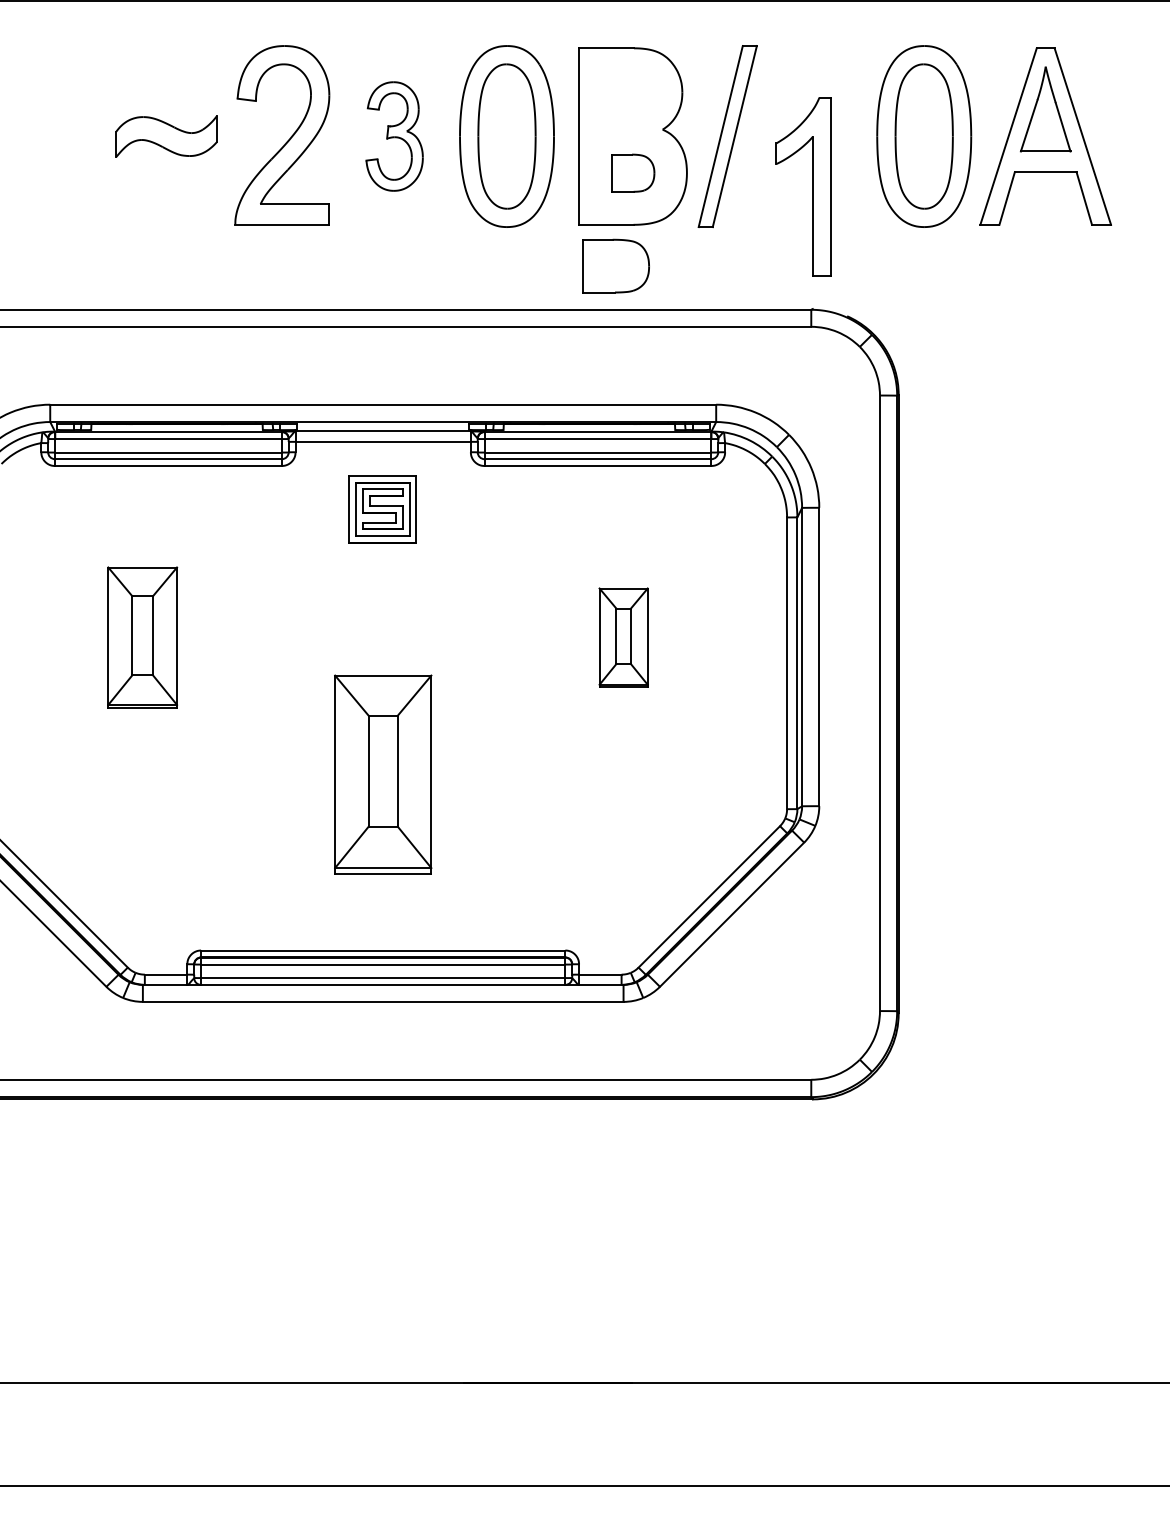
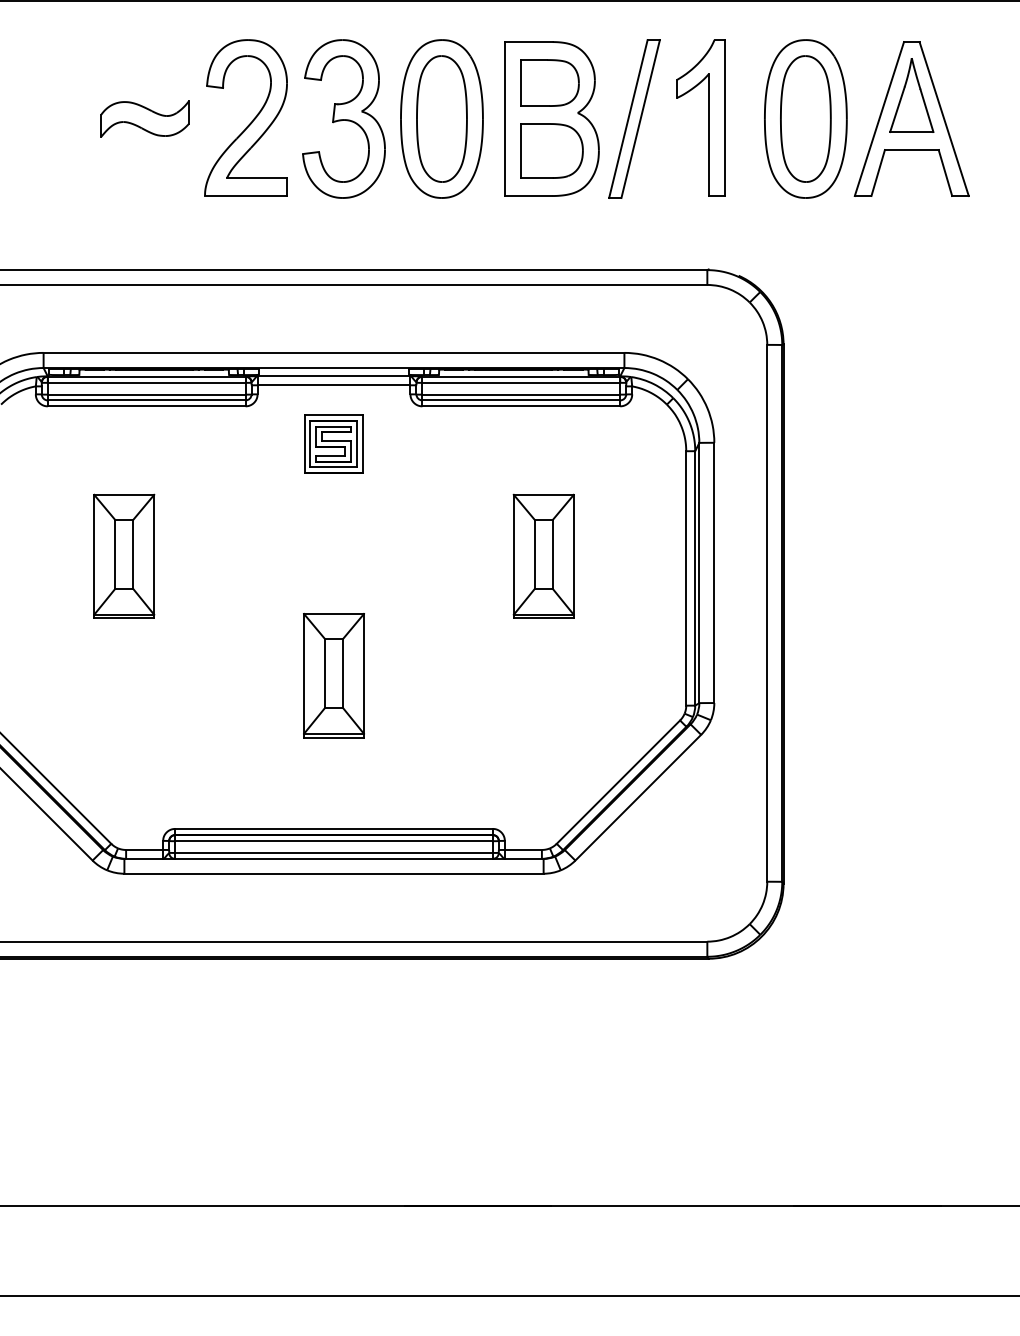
part: (394, 135) -> (343, 118), size x1.67
part: (632, 172) -> (551, 150), size x1.67
part: (812, 186) -> (708, 117), moved
part: (615, 265) -> (549, 82), moved
part: (623, 637) -> (543, 555), size x1.43
part: (382, 774) -> (333, 675), size x0.71

